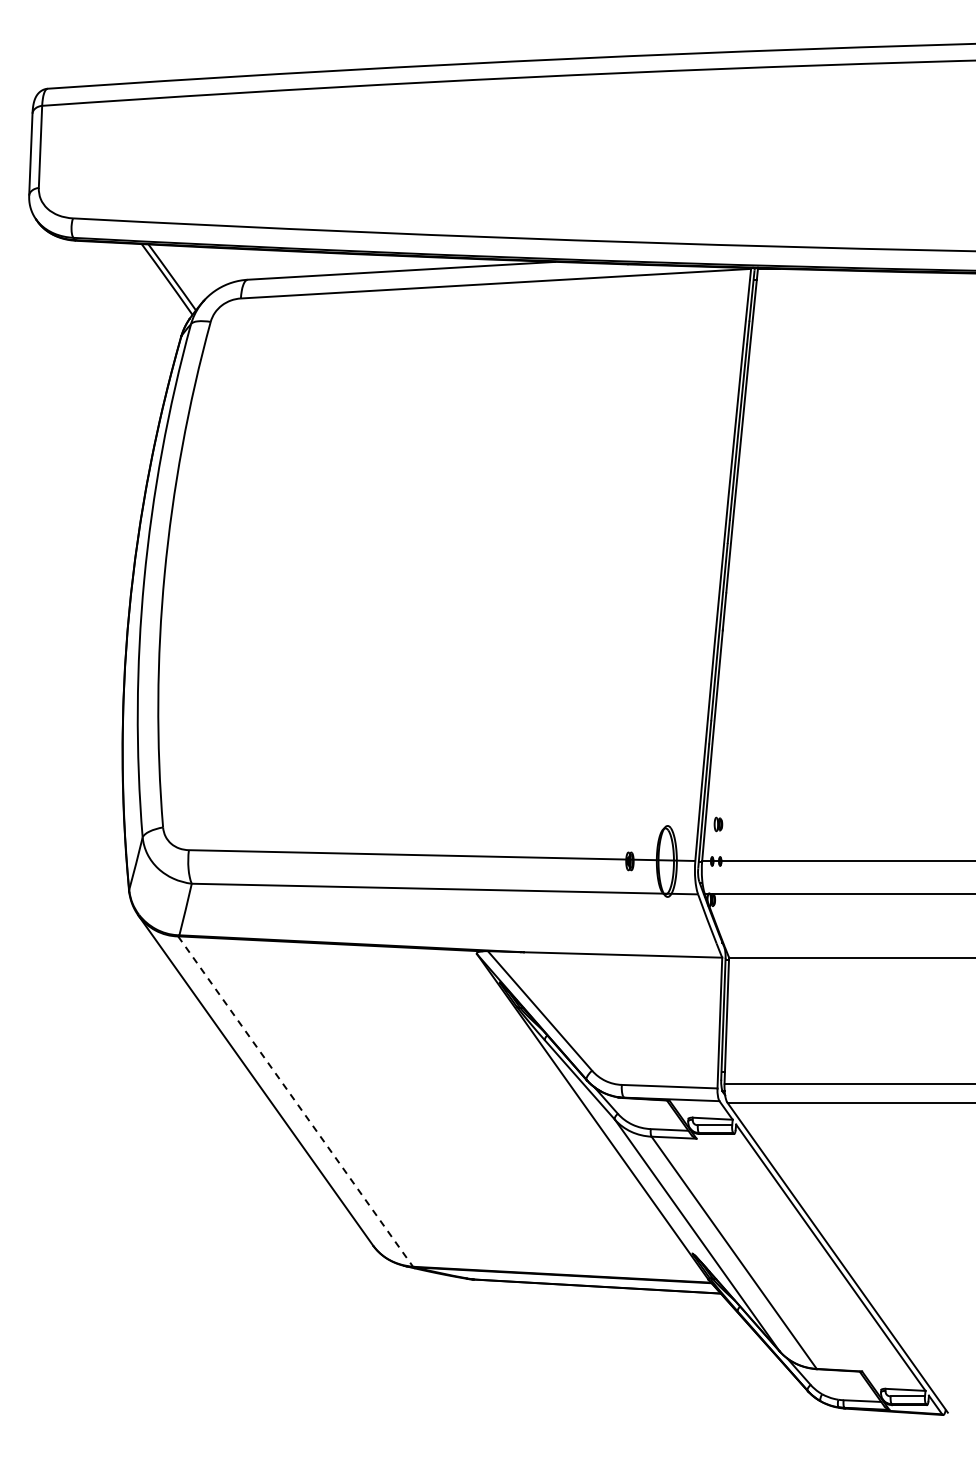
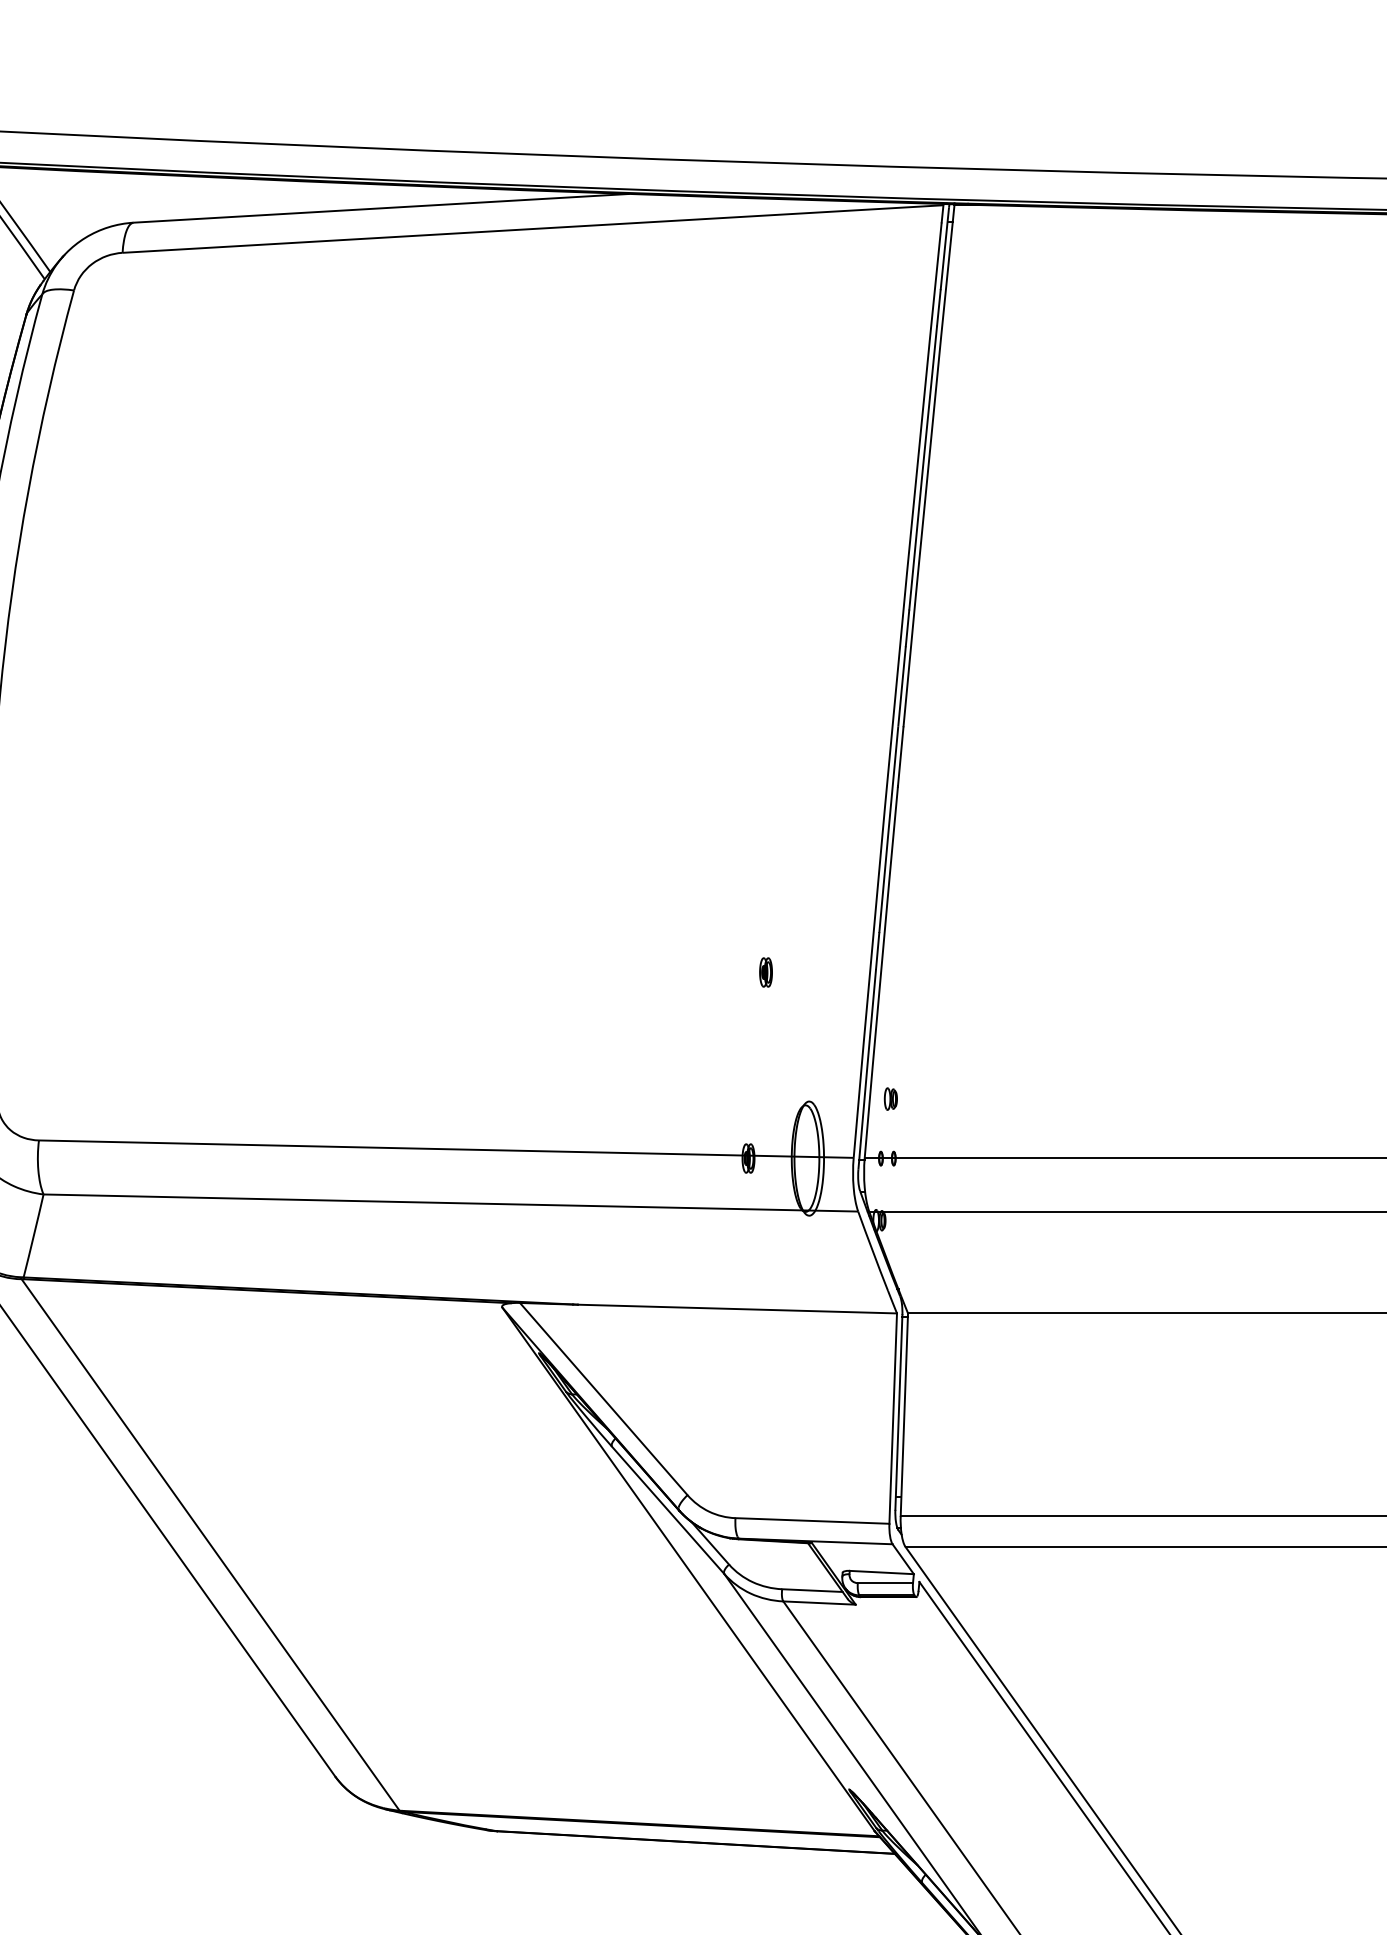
part: (640, 745) -> (765, 972), added
line: (295, 1101) -> (210, 1544), dashed -> solid

